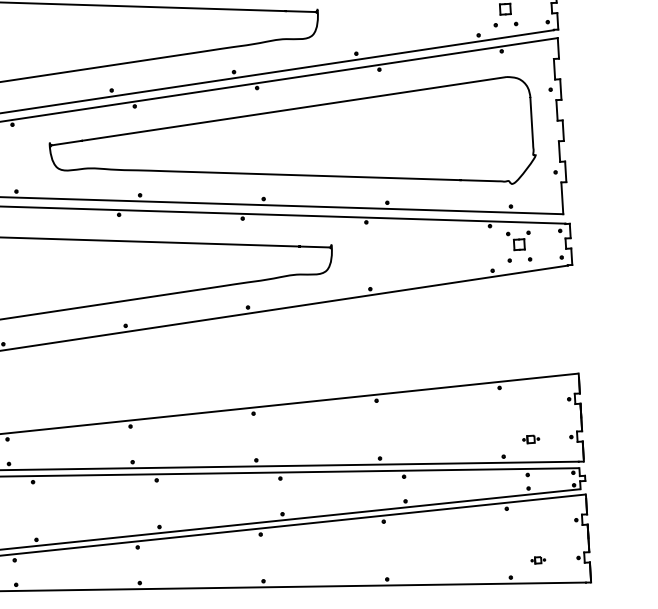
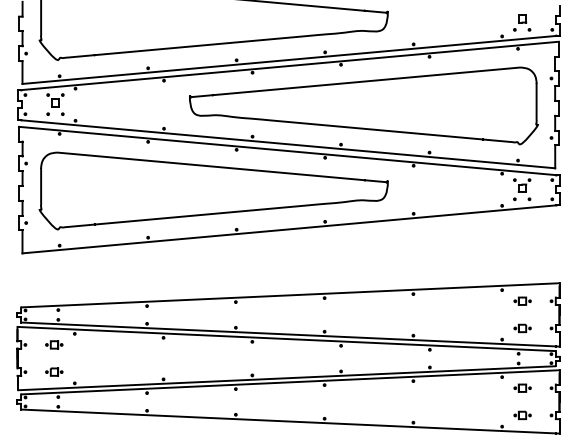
part: (528, 400) -> (522, 300), added
part: (531, 439) -> (522, 328), size x1.43
part: (535, 521) -> (522, 387), added
part: (538, 560) -> (522, 415), size x1.67

